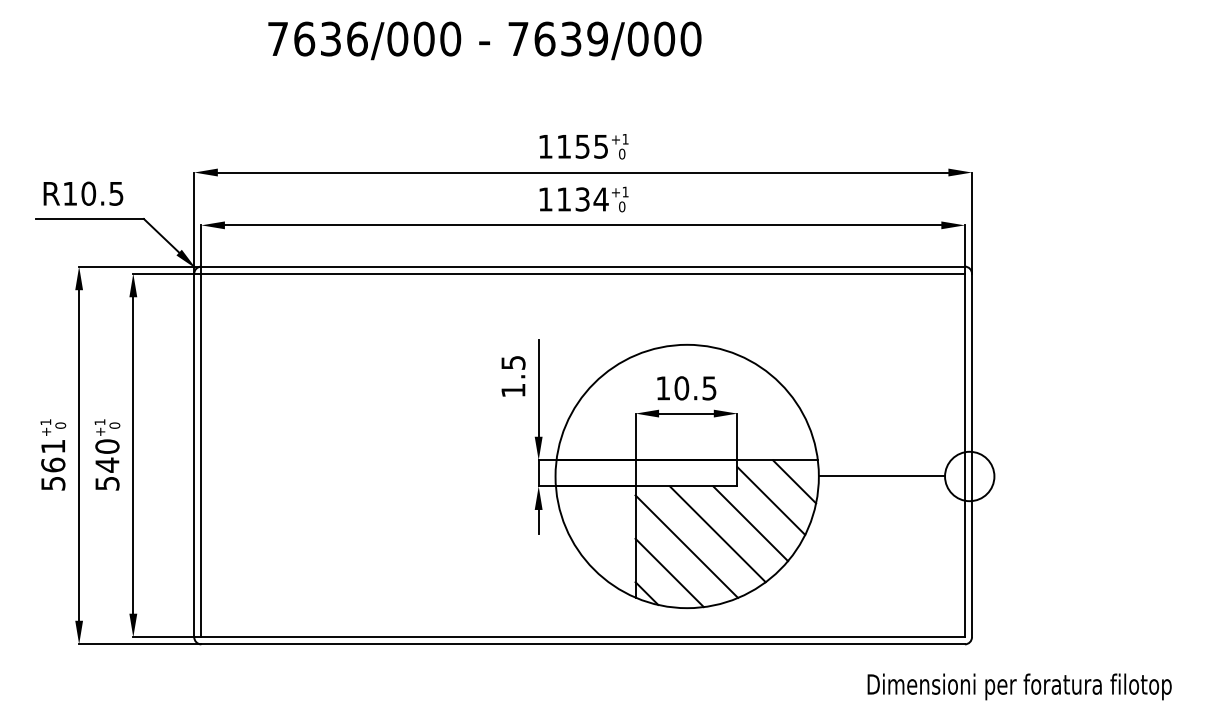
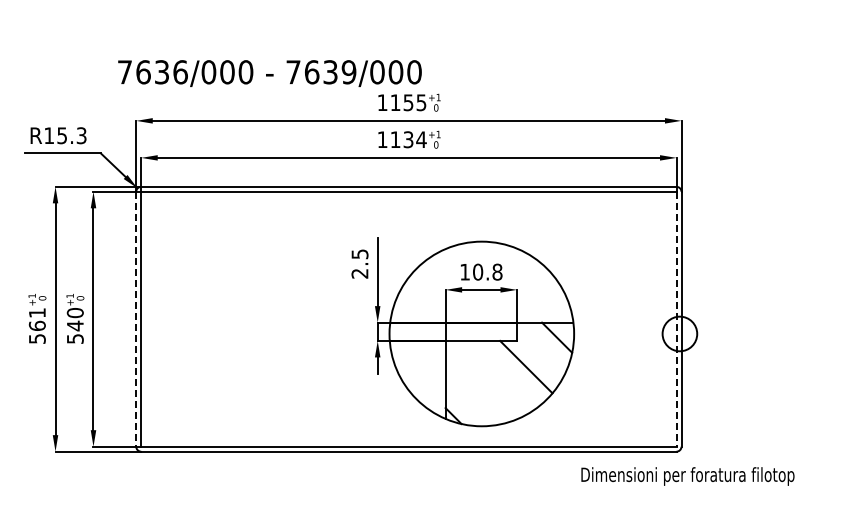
text: (484, 40) -> (269, 73), moved
text: (101, 193) -> (71, 135), R10.5 -> R15.3
text: (709, 387) -> (497, 271), 10.5 -> 10.8
text: (512, 390) -> (359, 273), 1.5 -> 2.5
line: (194, 455) -> (136, 319), solid -> dashed
line: (964, 455) -> (676, 319), solid -> dashed
line: (882, 475) -> (618, 333), removed
line: (770, 500) -> (540, 350), removed
line: (716, 534) -> (502, 374), removed
line: (686, 547) -> (481, 383), removed
line: (669, 572) -> (469, 401), removed
text: (1019, 686) -> (687, 476), moved

